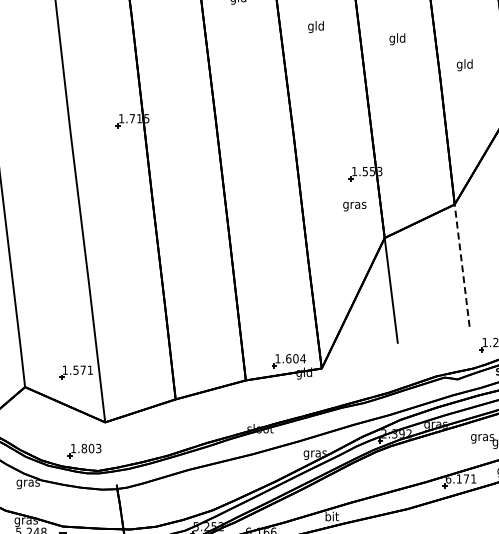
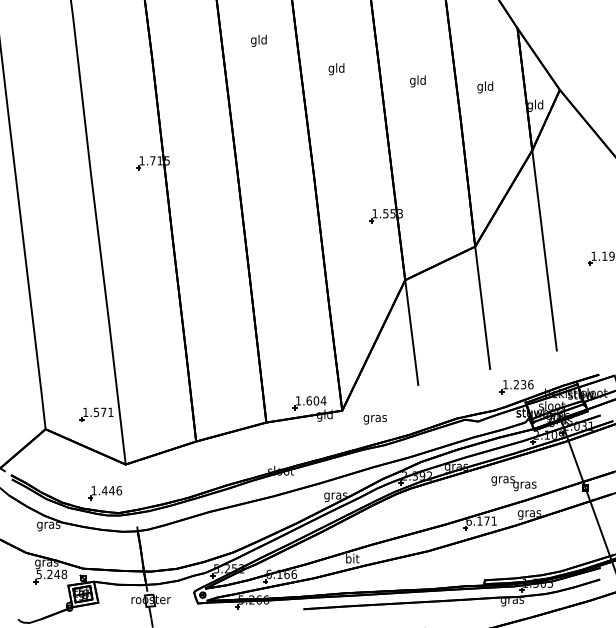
text: (464, 65) -> (485, 87), moved
text: (353, 206) -> (374, 419), moved
line: (461, 265) -> (482, 307), dashed -> solid
text: (90, 448) -> (111, 490), 1.803 -> 1.446

